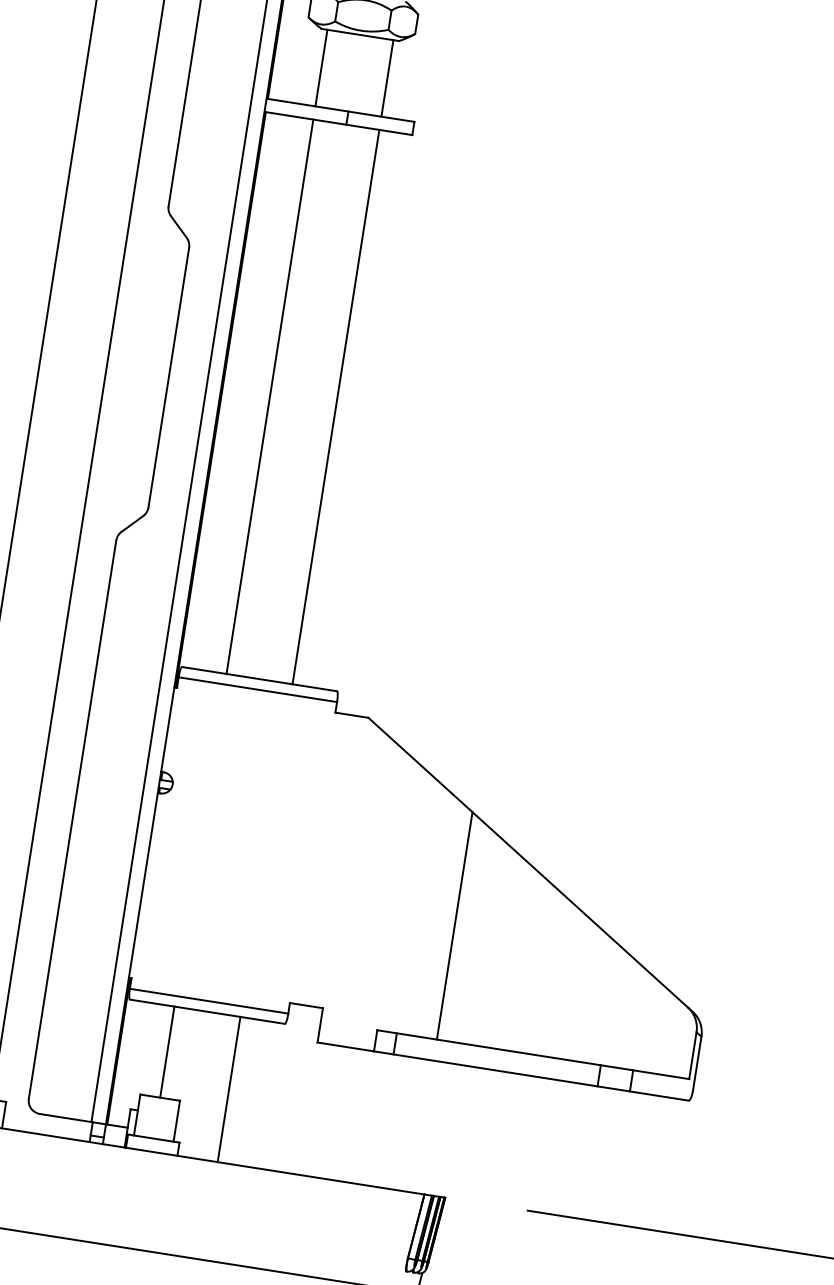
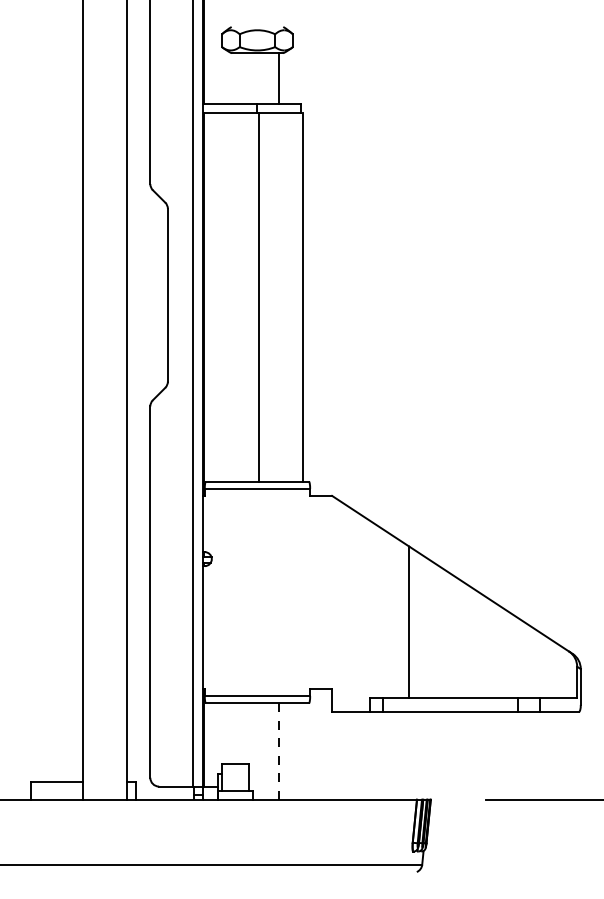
line: (321, 67) -> (235, 78), removed
line: (269, 396) -> (258, 297), moved
line: (336, 407) -> (303, 297), moved
line: (167, 1052) -> (235, 733), removed
line: (229, 1089) -> (279, 751), solid -> dashed

